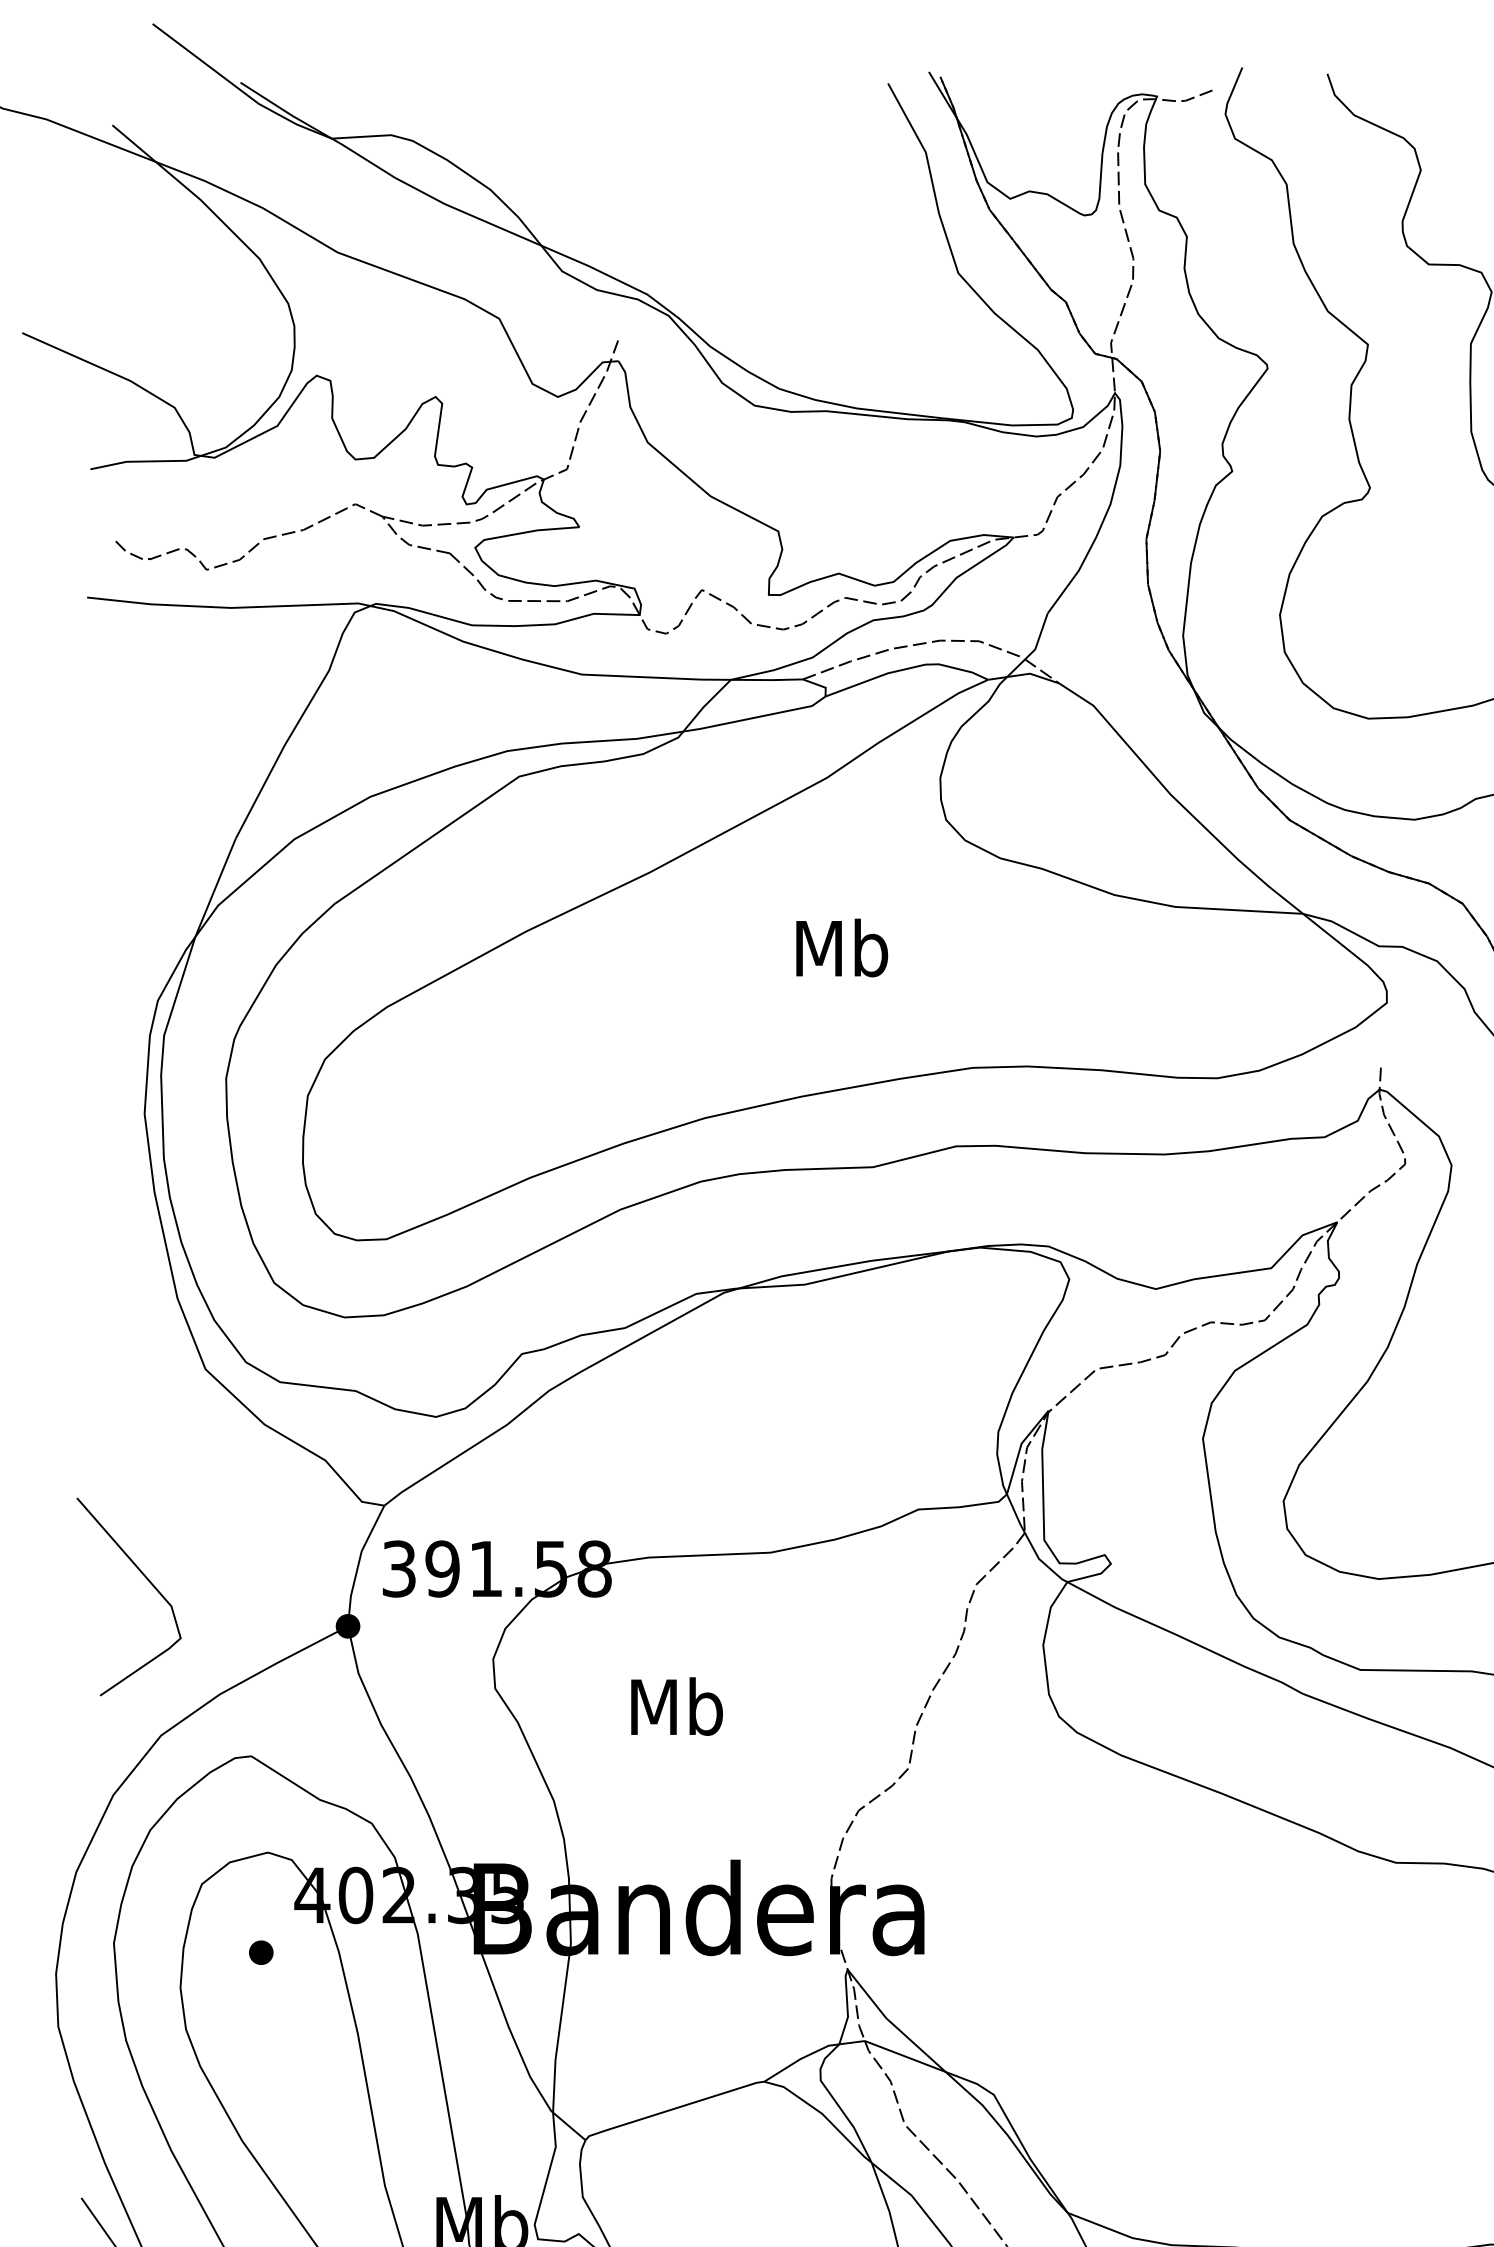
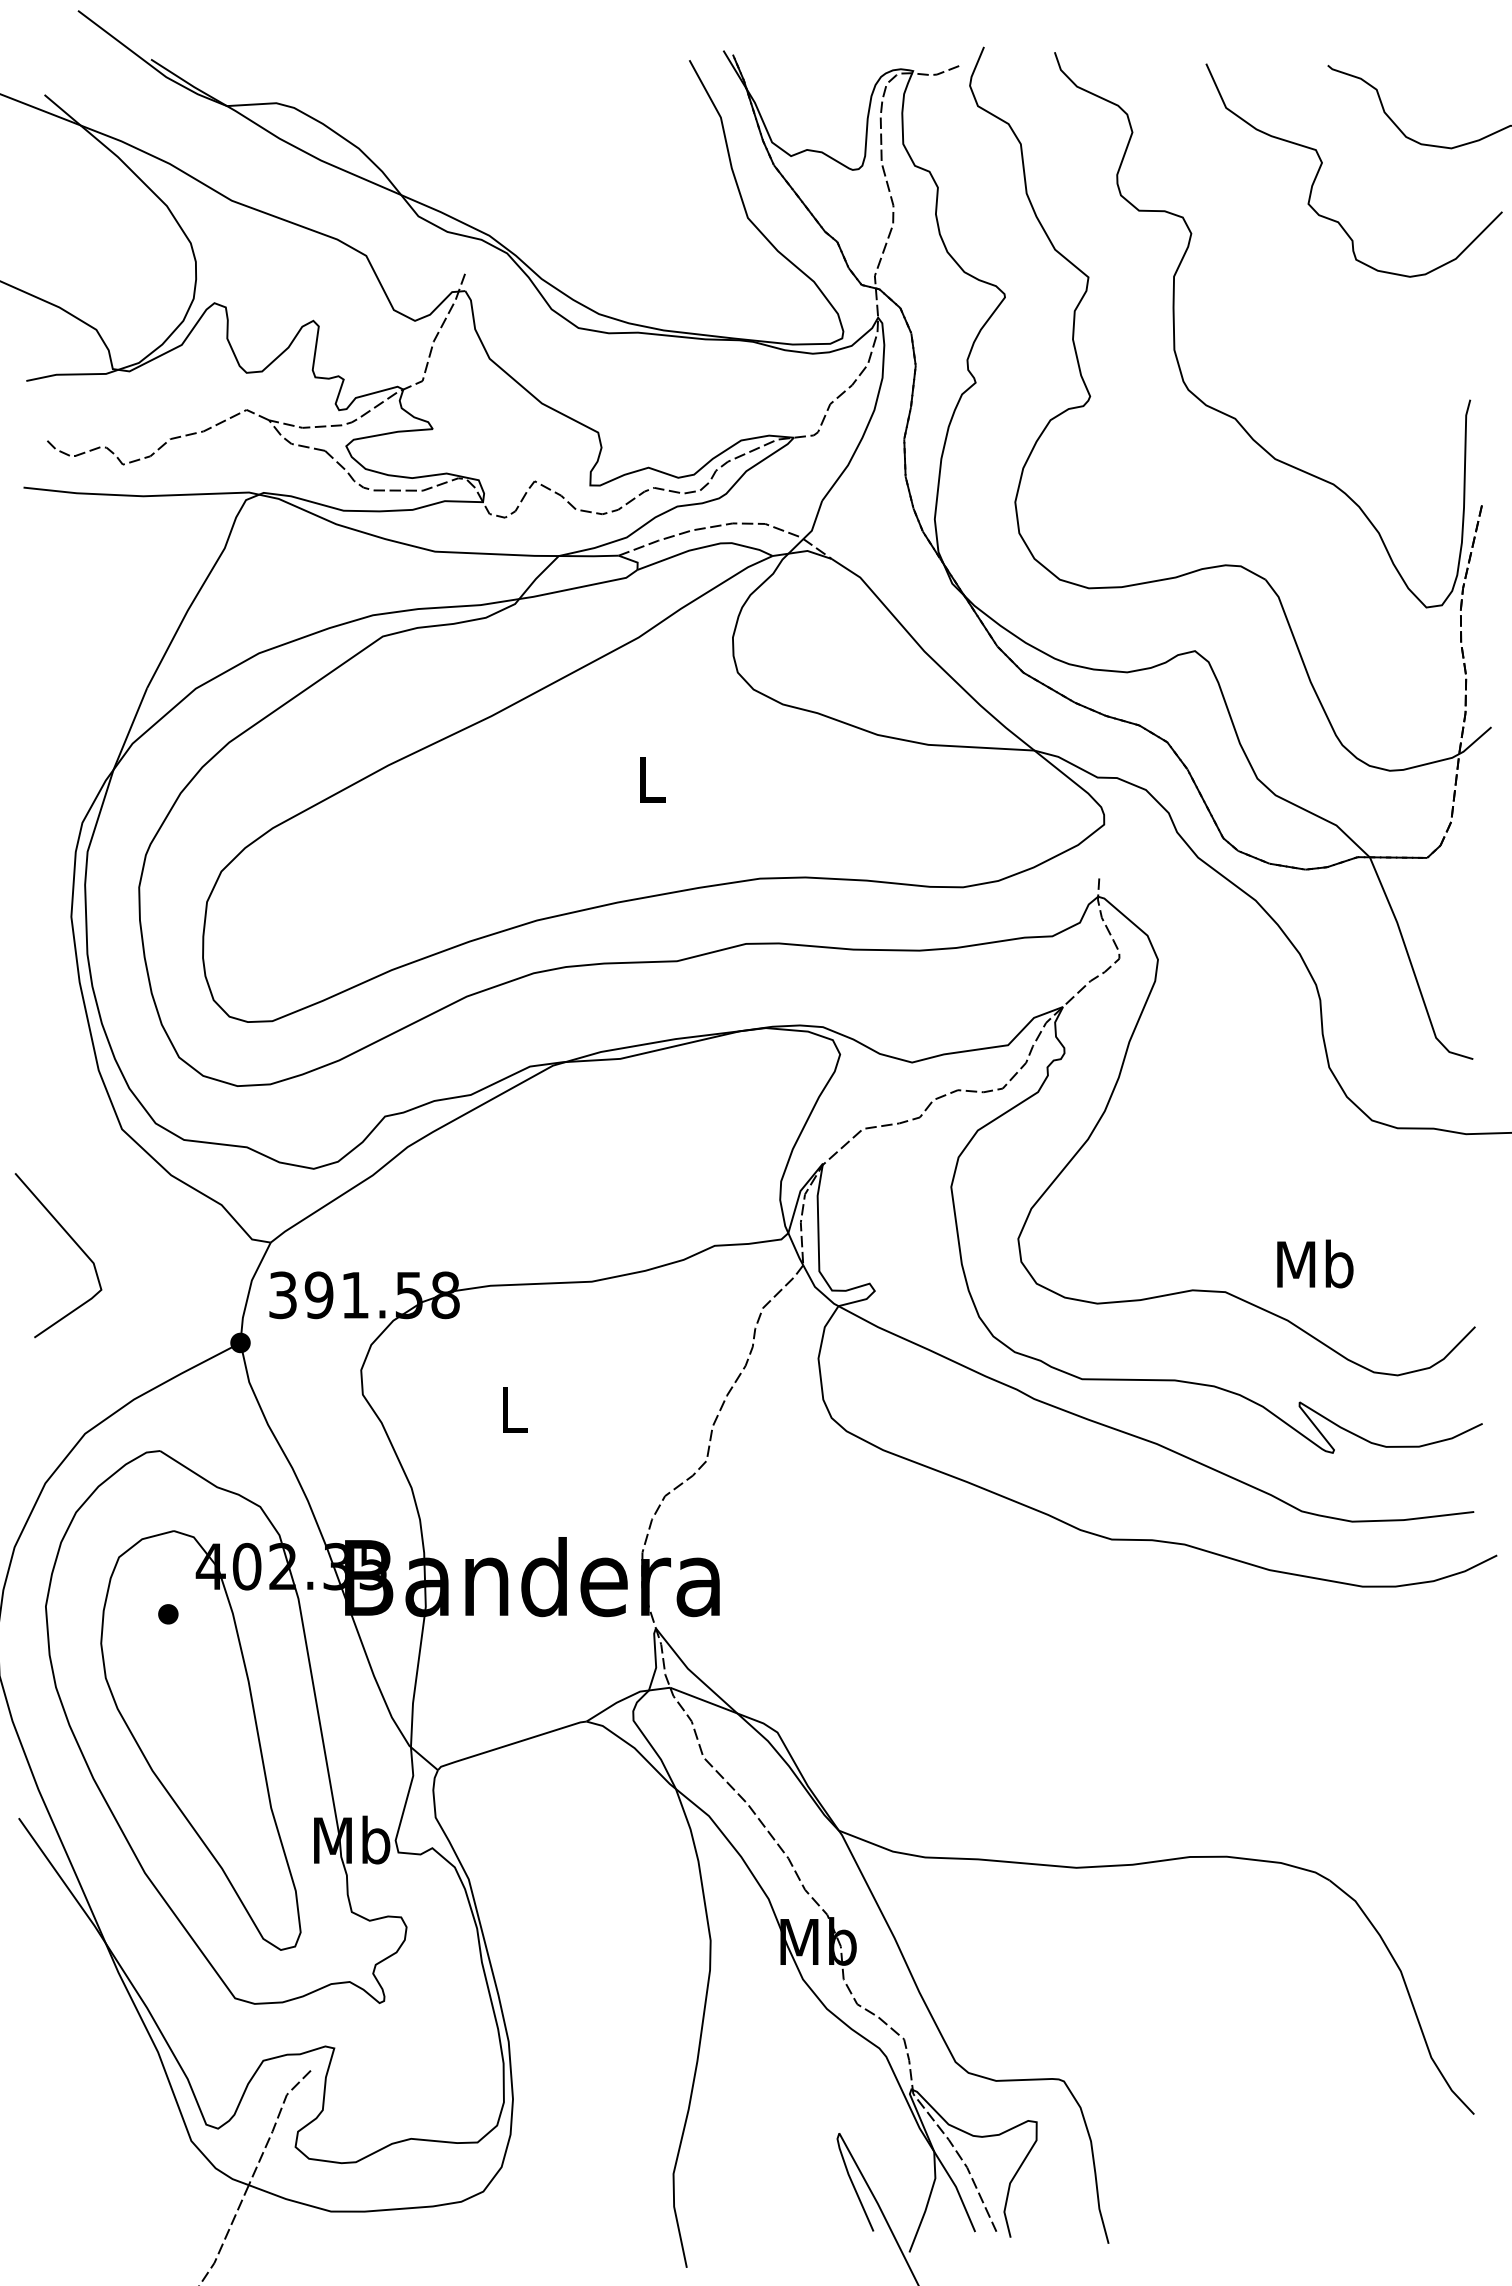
text: (842, 947) -> (651, 778), Mb -> L
line: (145, 1578) -> (72, 1240), moved
text: (677, 1706) -> (514, 1409), Mb -> L

